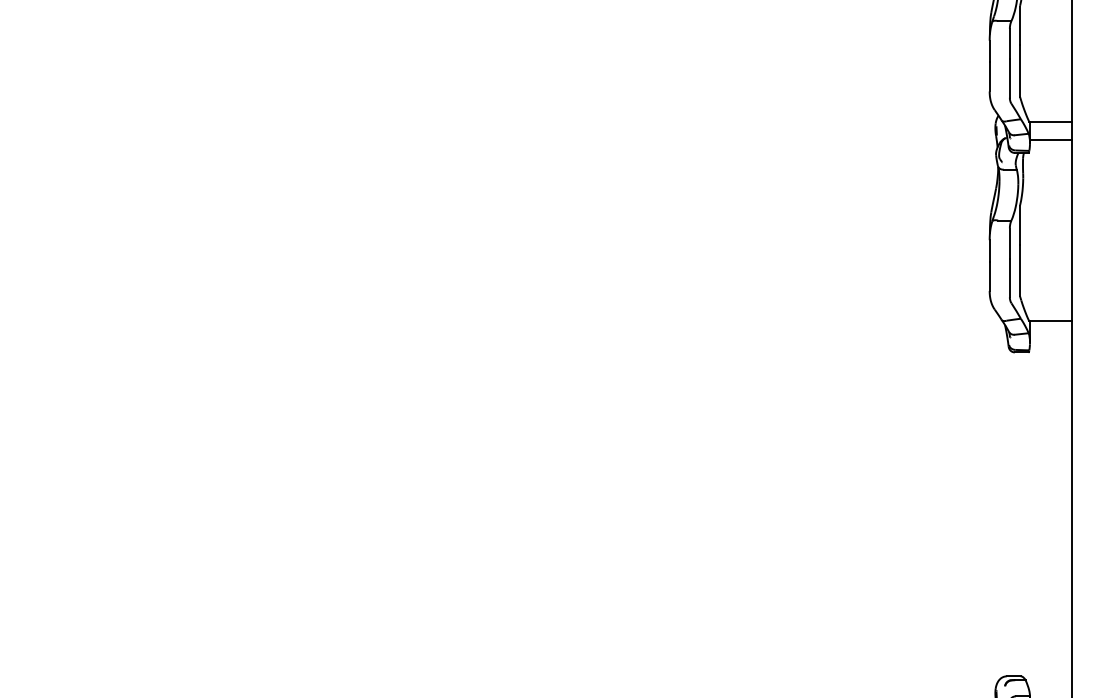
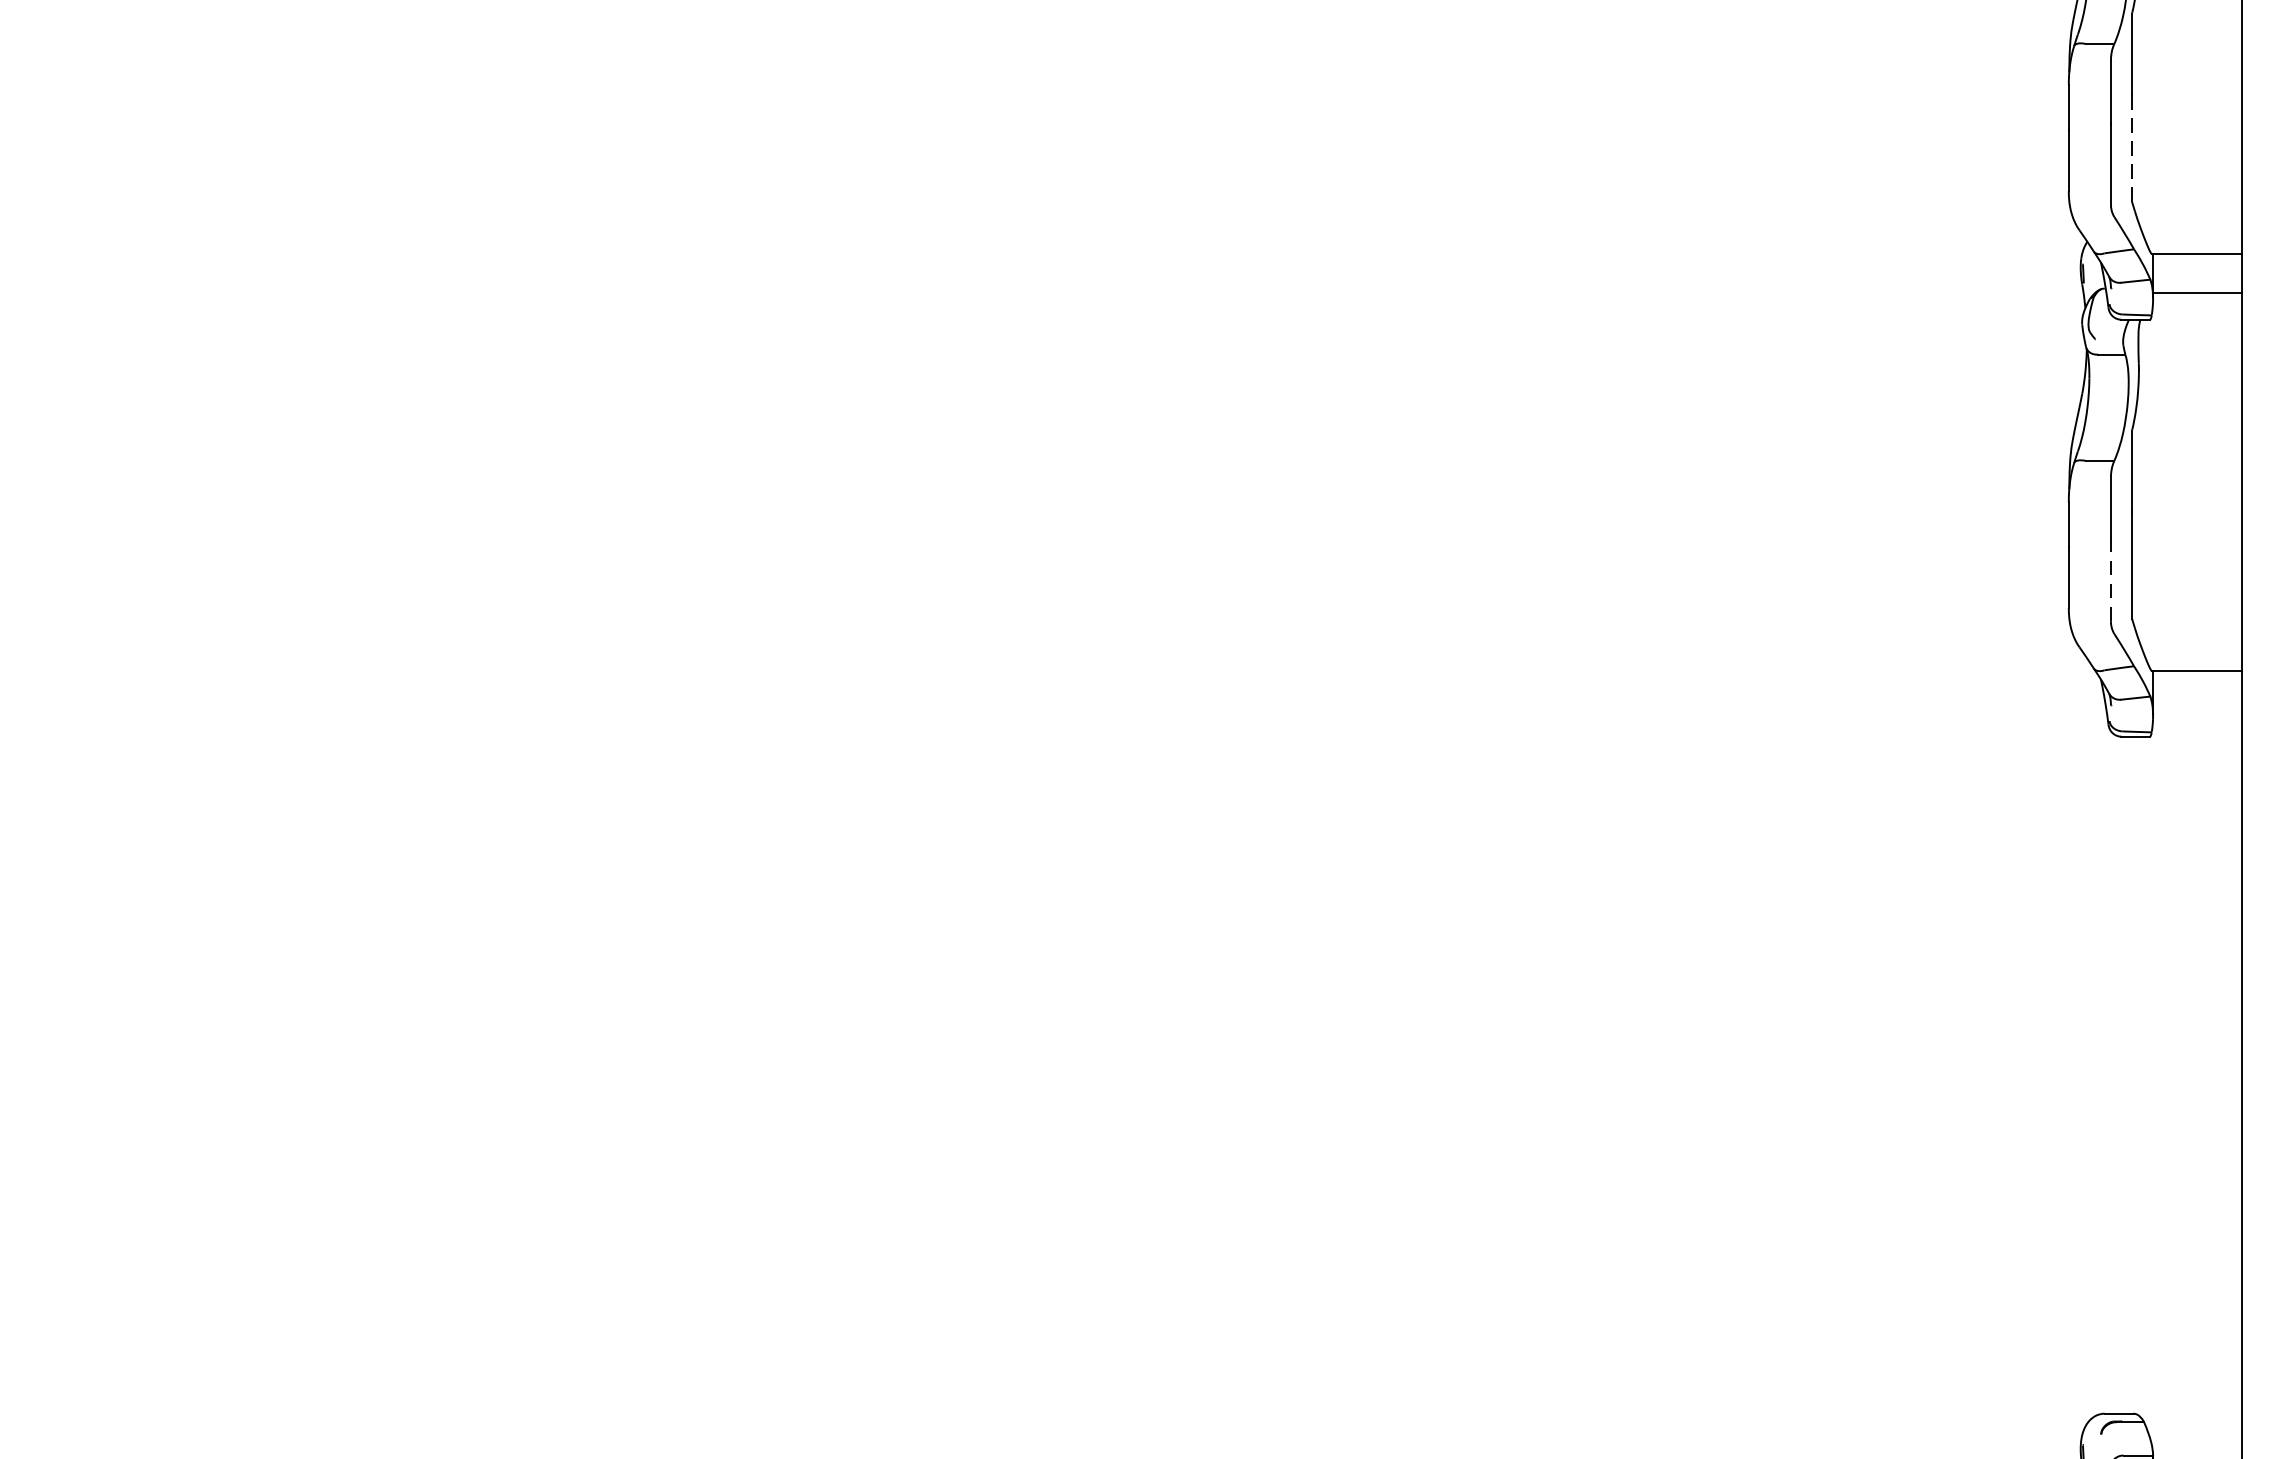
line: (1019, 70) -> (2131, 147), solid -> dashed
line: (1009, 277) -> (2110, 580), solid -> dashed

